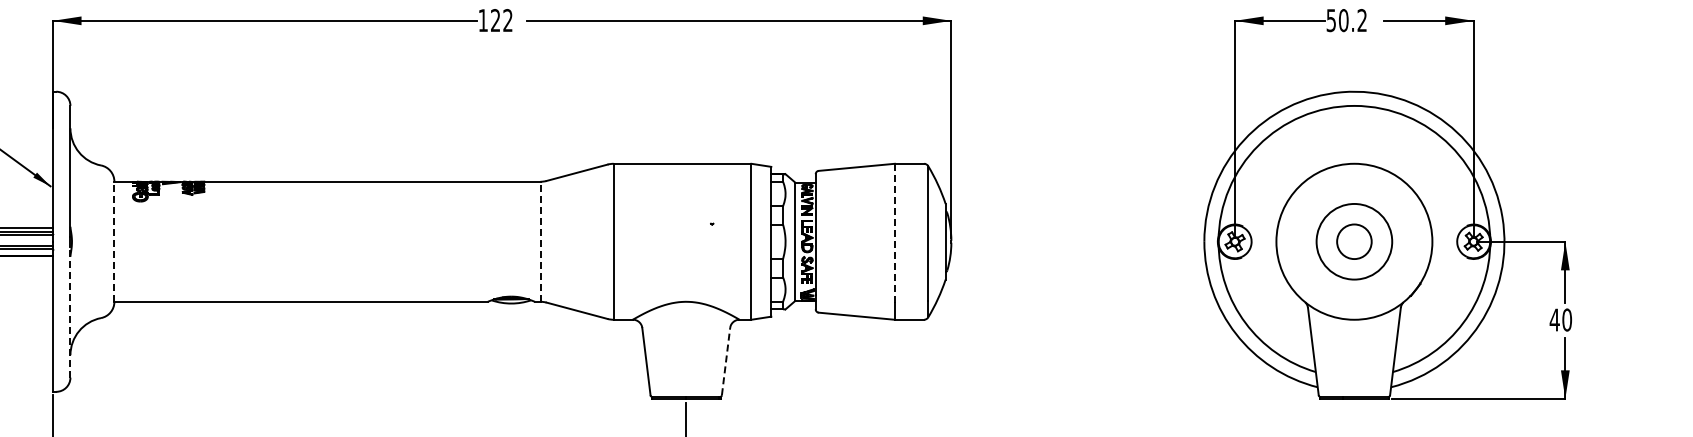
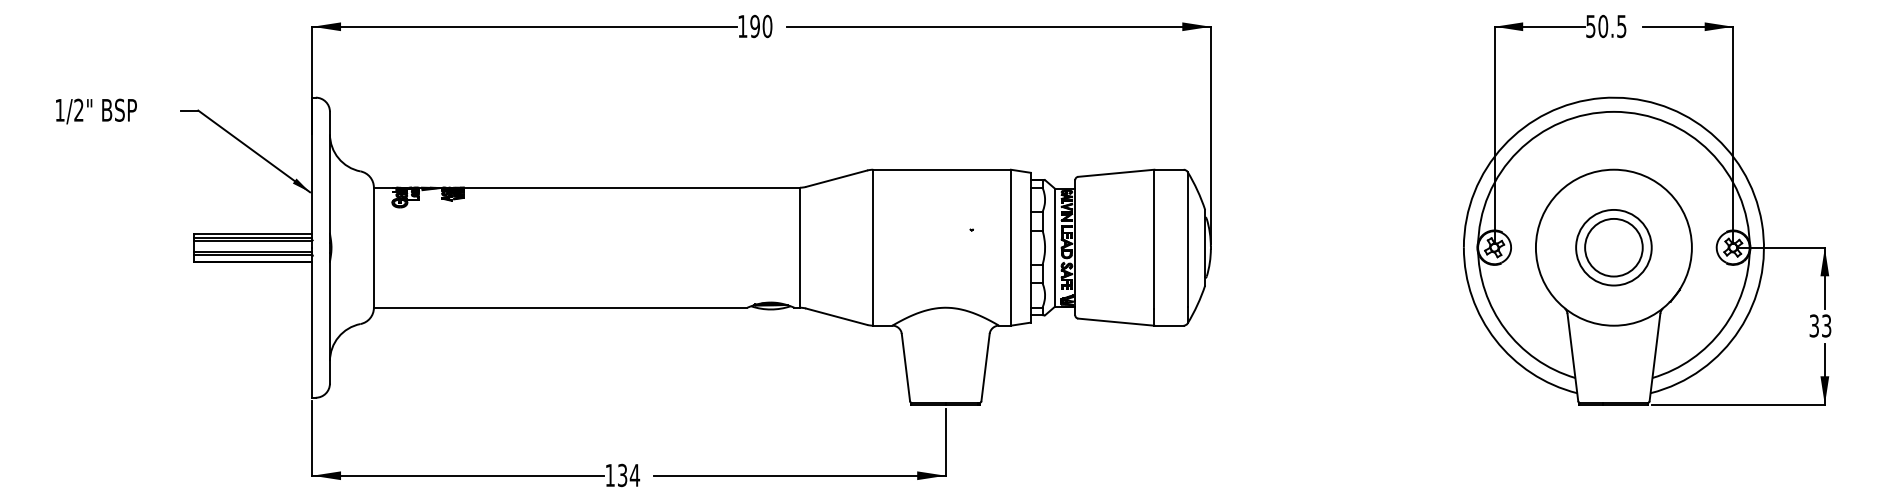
text: (501, 20) -> (761, 26), 122 -> 190
text: (1361, 20) -> (1621, 26), 50.2 -> 50.5
line: (894, 233) -> (1154, 239), dashed -> solid
line: (113, 241) -> (373, 247), dashed -> solid
line: (540, 241) -> (800, 247), dashed -> solid
circle: (1353, 241) -> (1613, 247), size x1.67
line: (69, 311) -> (329, 317), dashed -> solid
text: (1560, 319) -> (1820, 325), 40 -> 33
line: (725, 361) -> (985, 367), dashed -> solid

